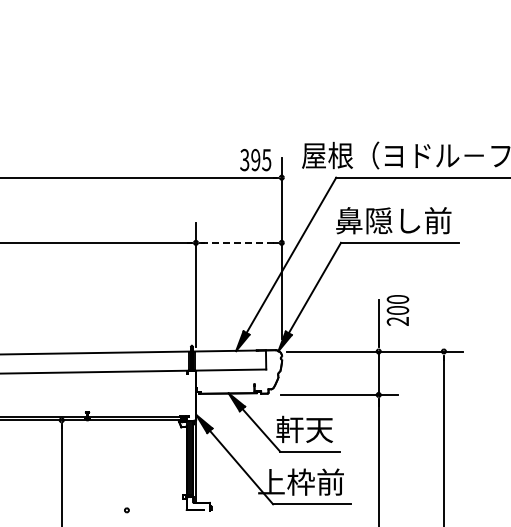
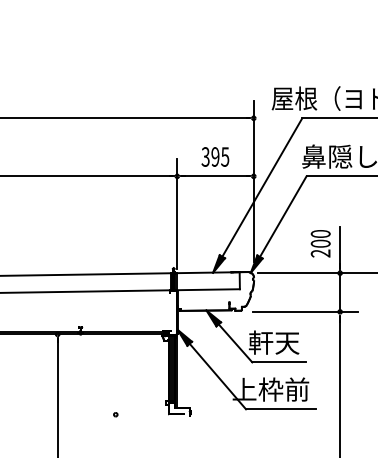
text: (255, 160) -> (215, 157), moved
line: (239, 242) -> (216, 176), dashed -> solid
text: (397, 310) -> (320, 243), moved

